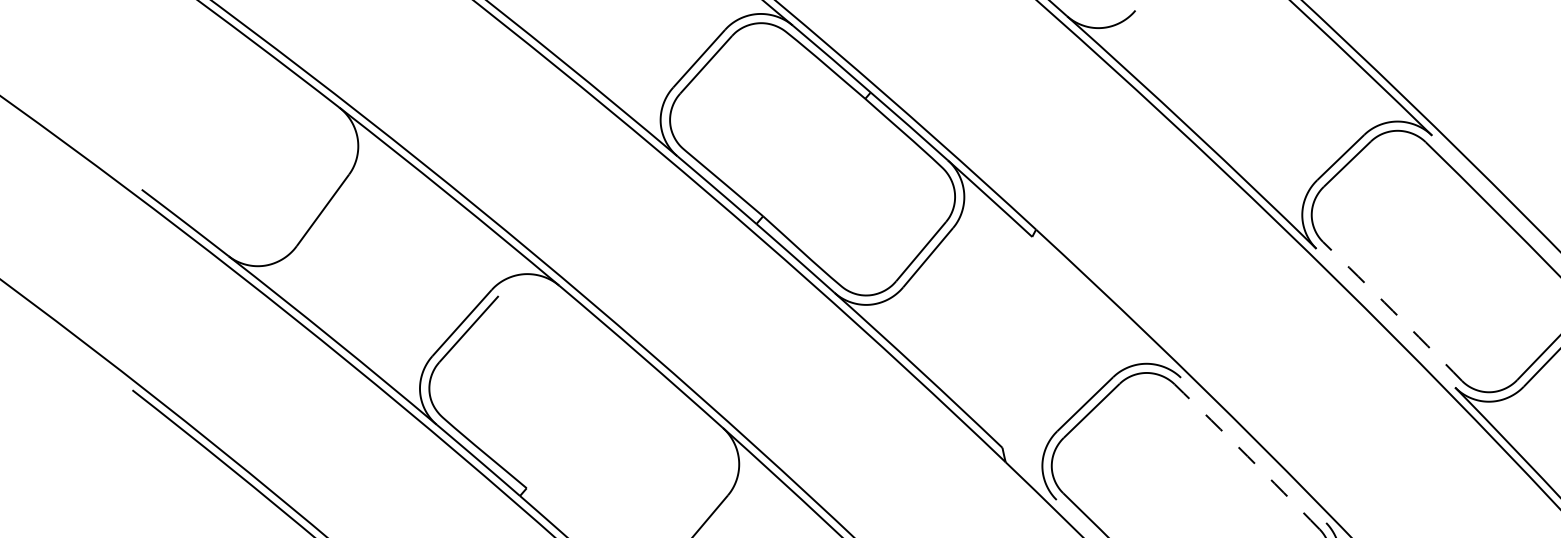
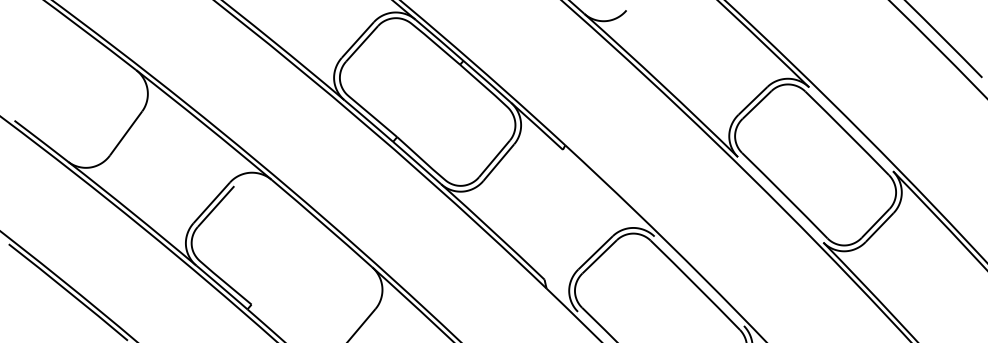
arc: (1393, 311) -> (785, 195), dashed -> solid
arc: (1247, 455) -> (695, 284), dashed -> solid

